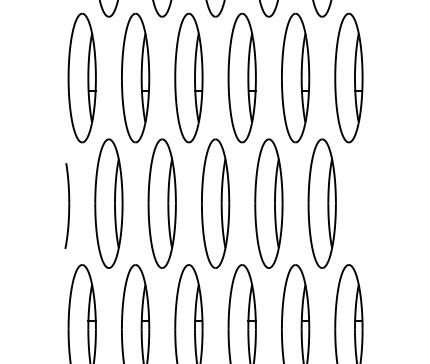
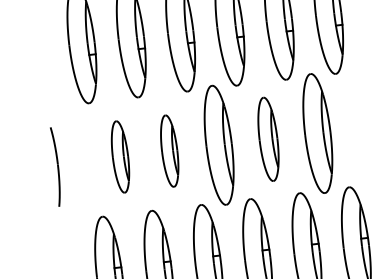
part: (108, 203) -> (120, 156), size x0.6
part: (161, 203) -> (169, 151), size x0.6
part: (268, 203) -> (268, 139), size x0.7
part: (67, 205) -> (56, 166), moved

